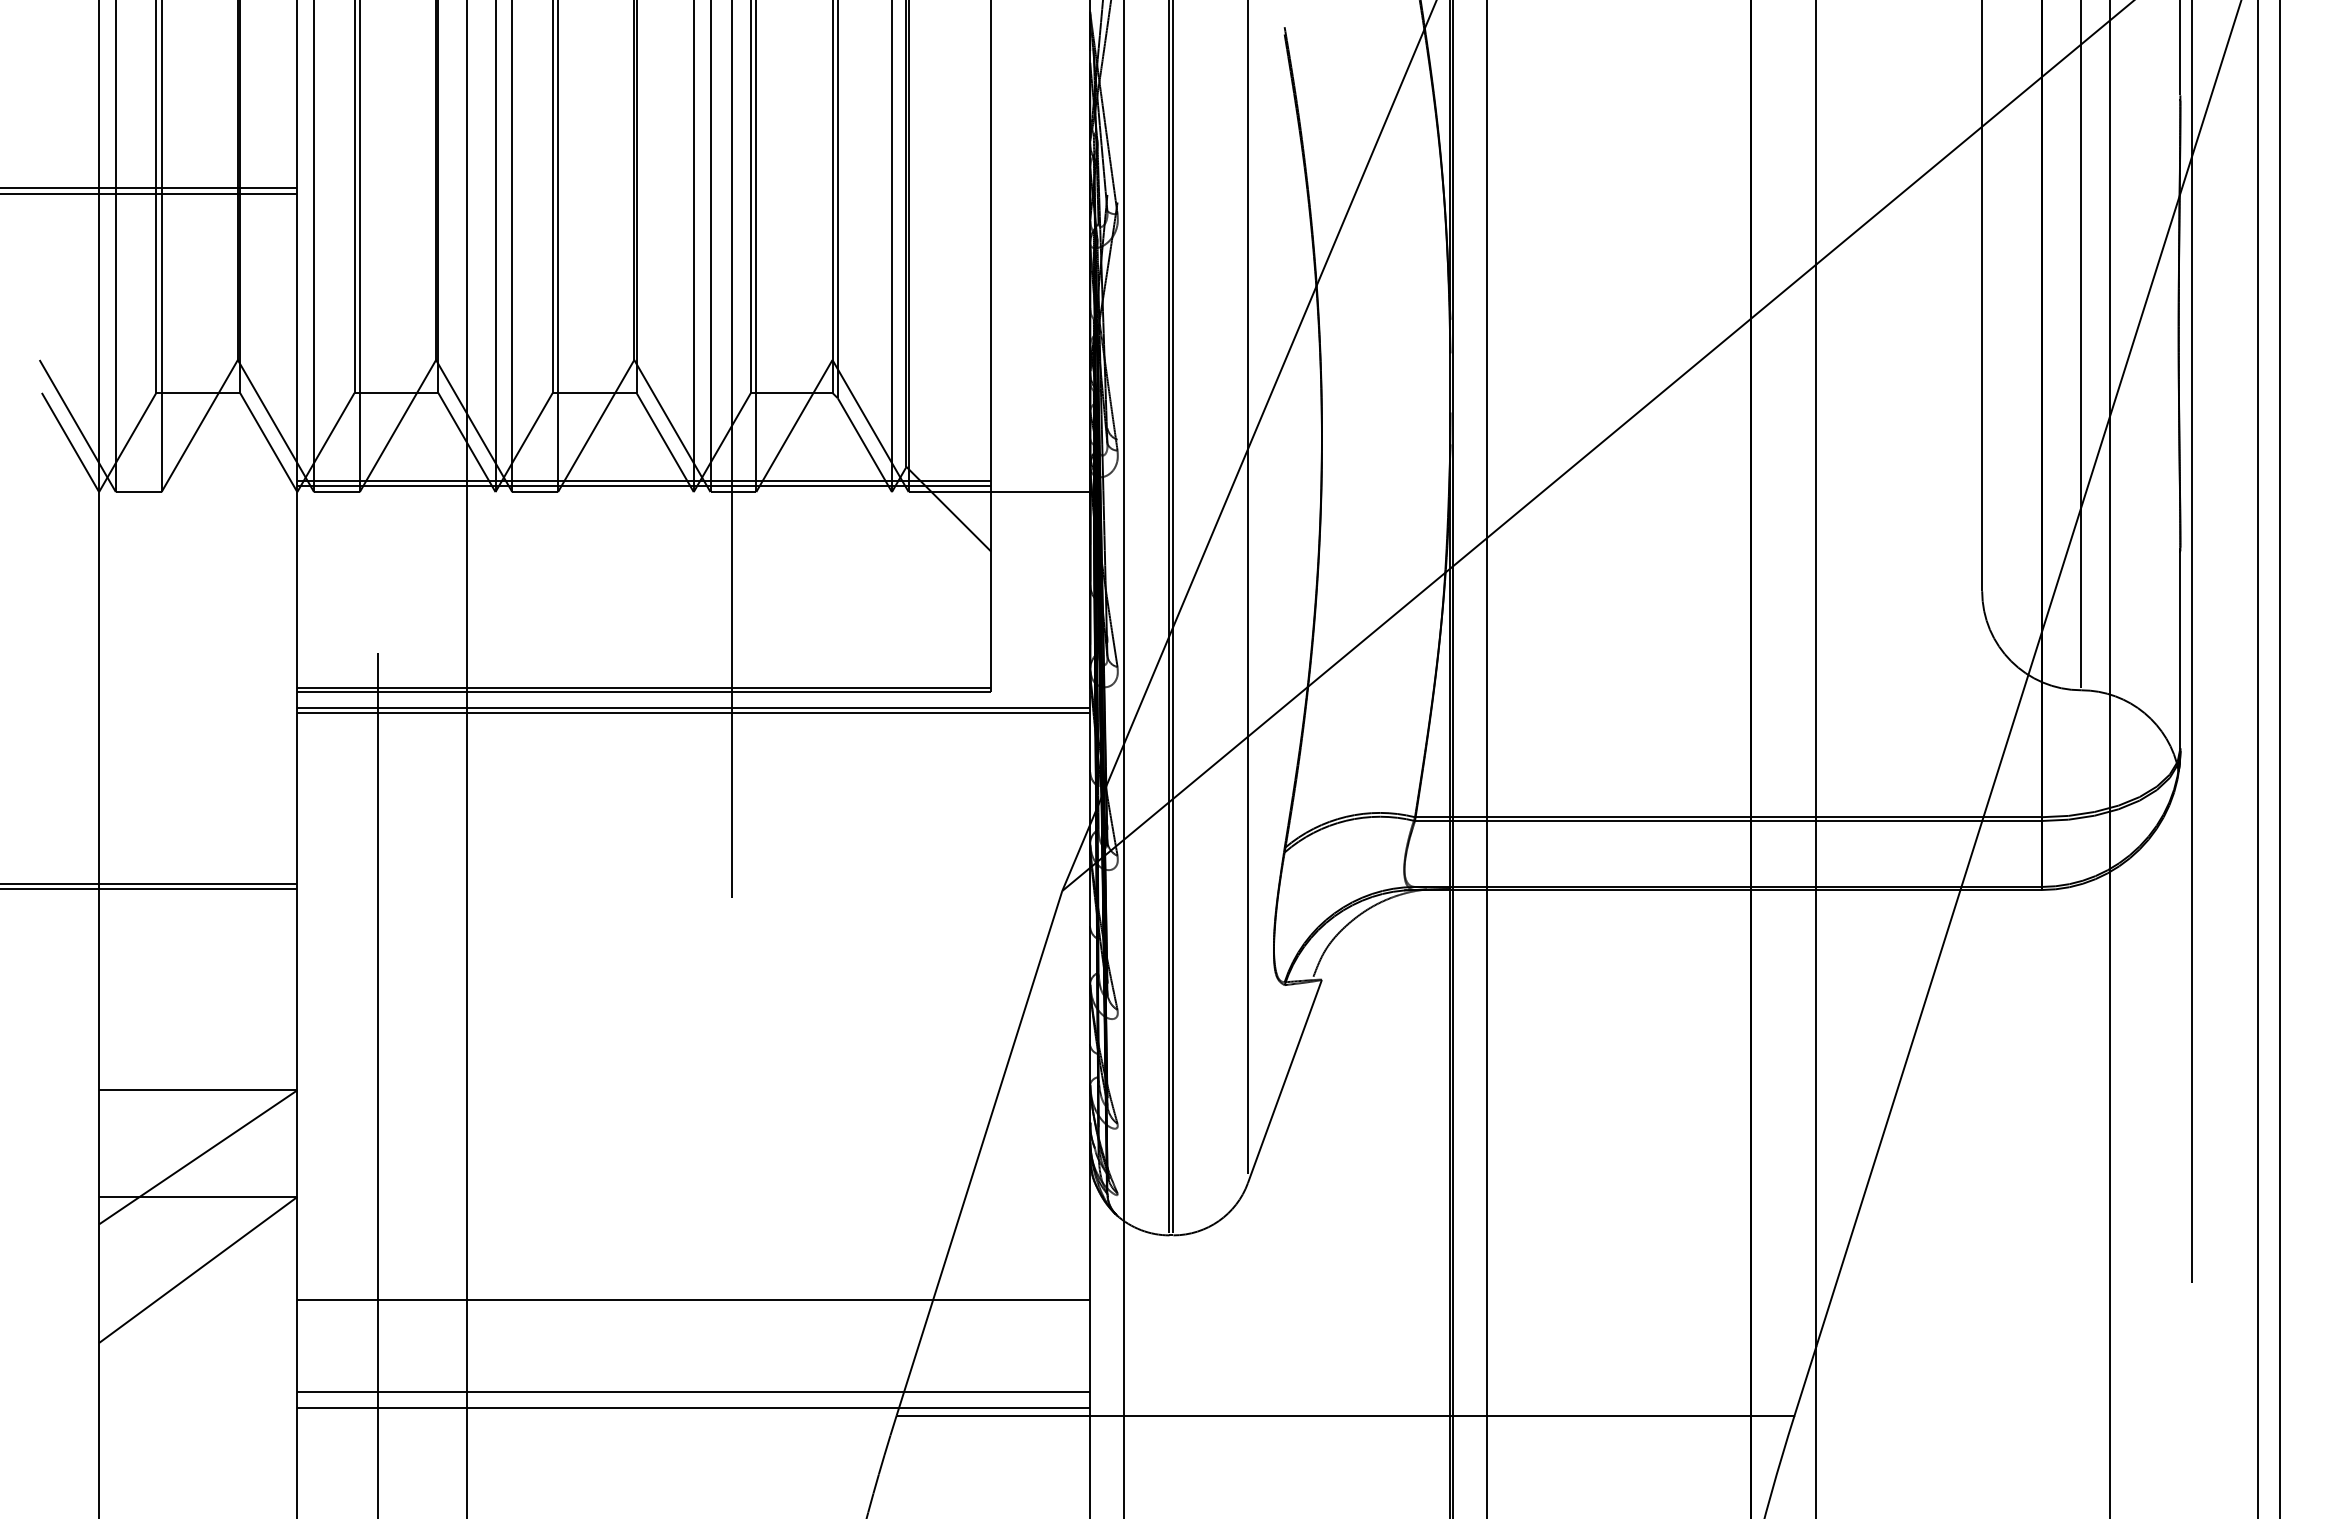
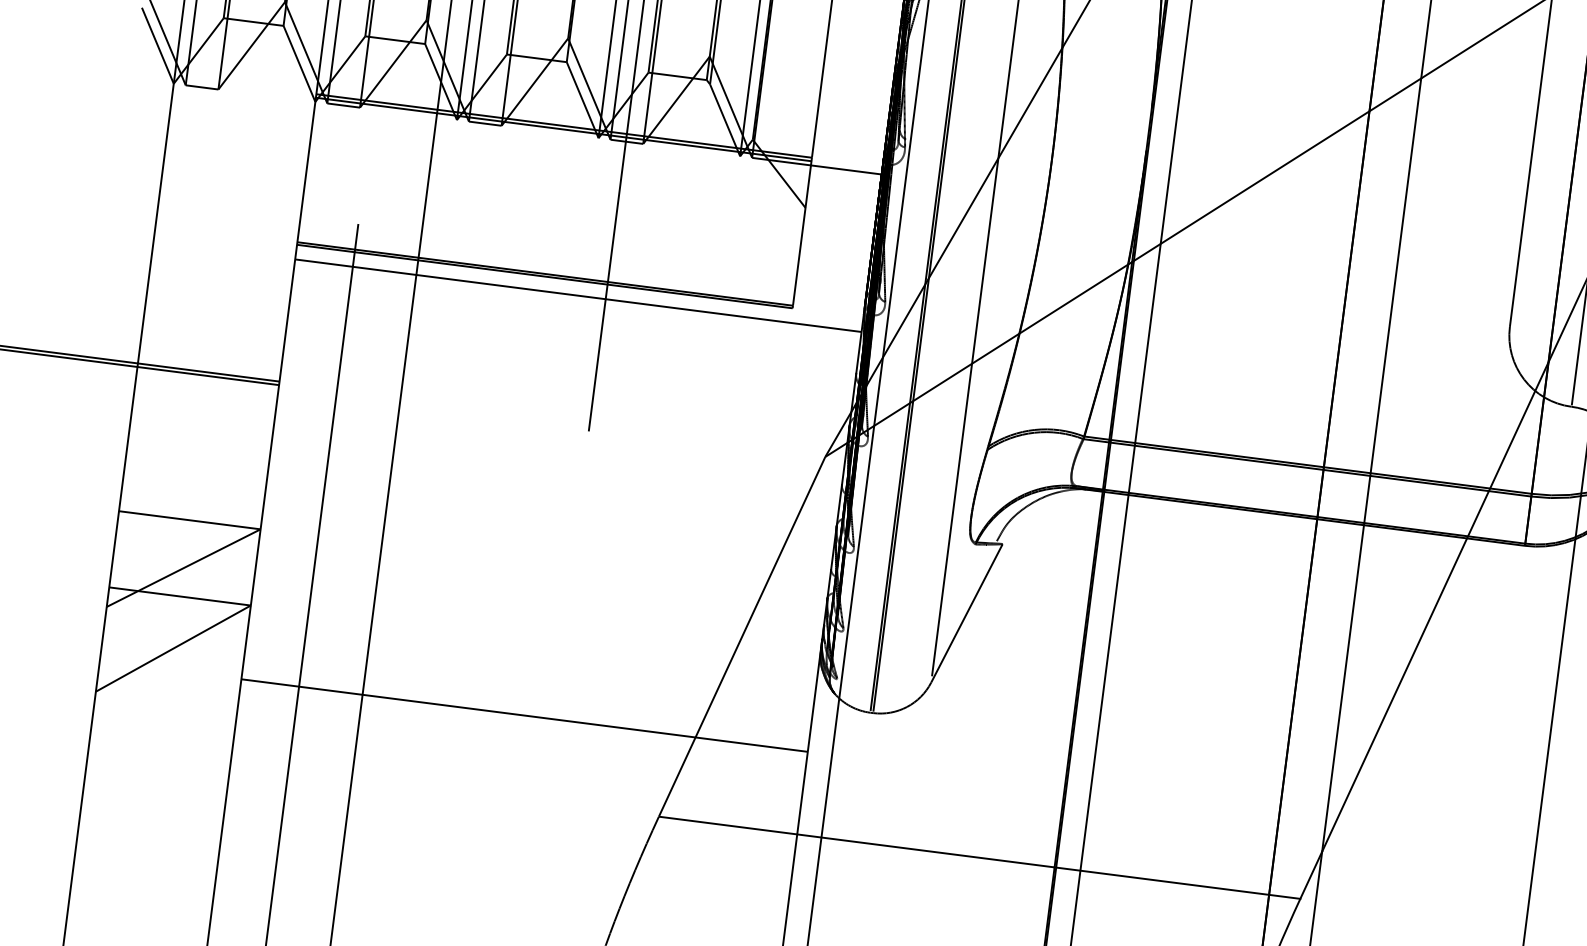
line: (693, 707) -> (578, 292), removed
line: (693, 1391) -> (516, 780), removed
line: (693, 1408) -> (514, 792), removed

